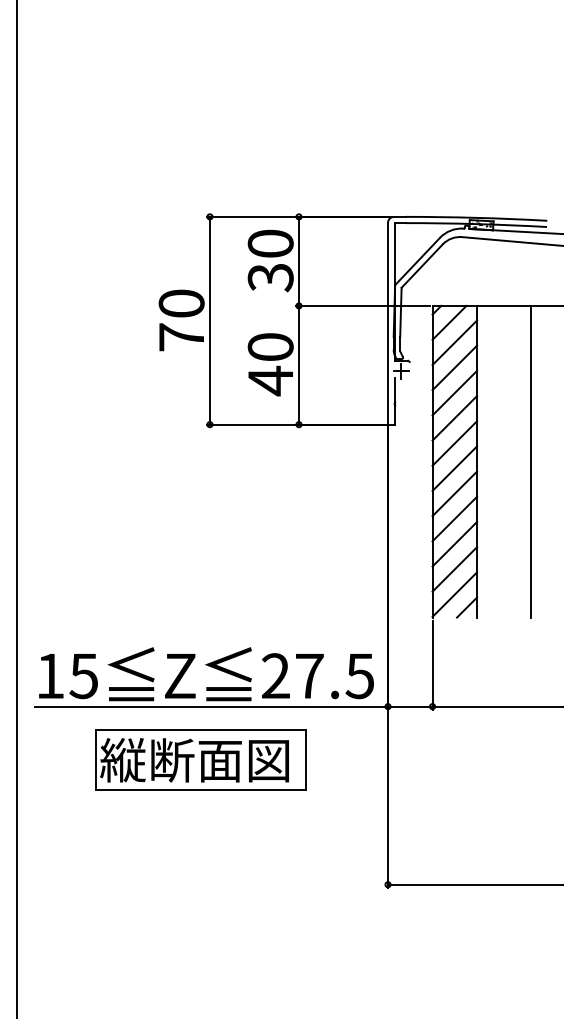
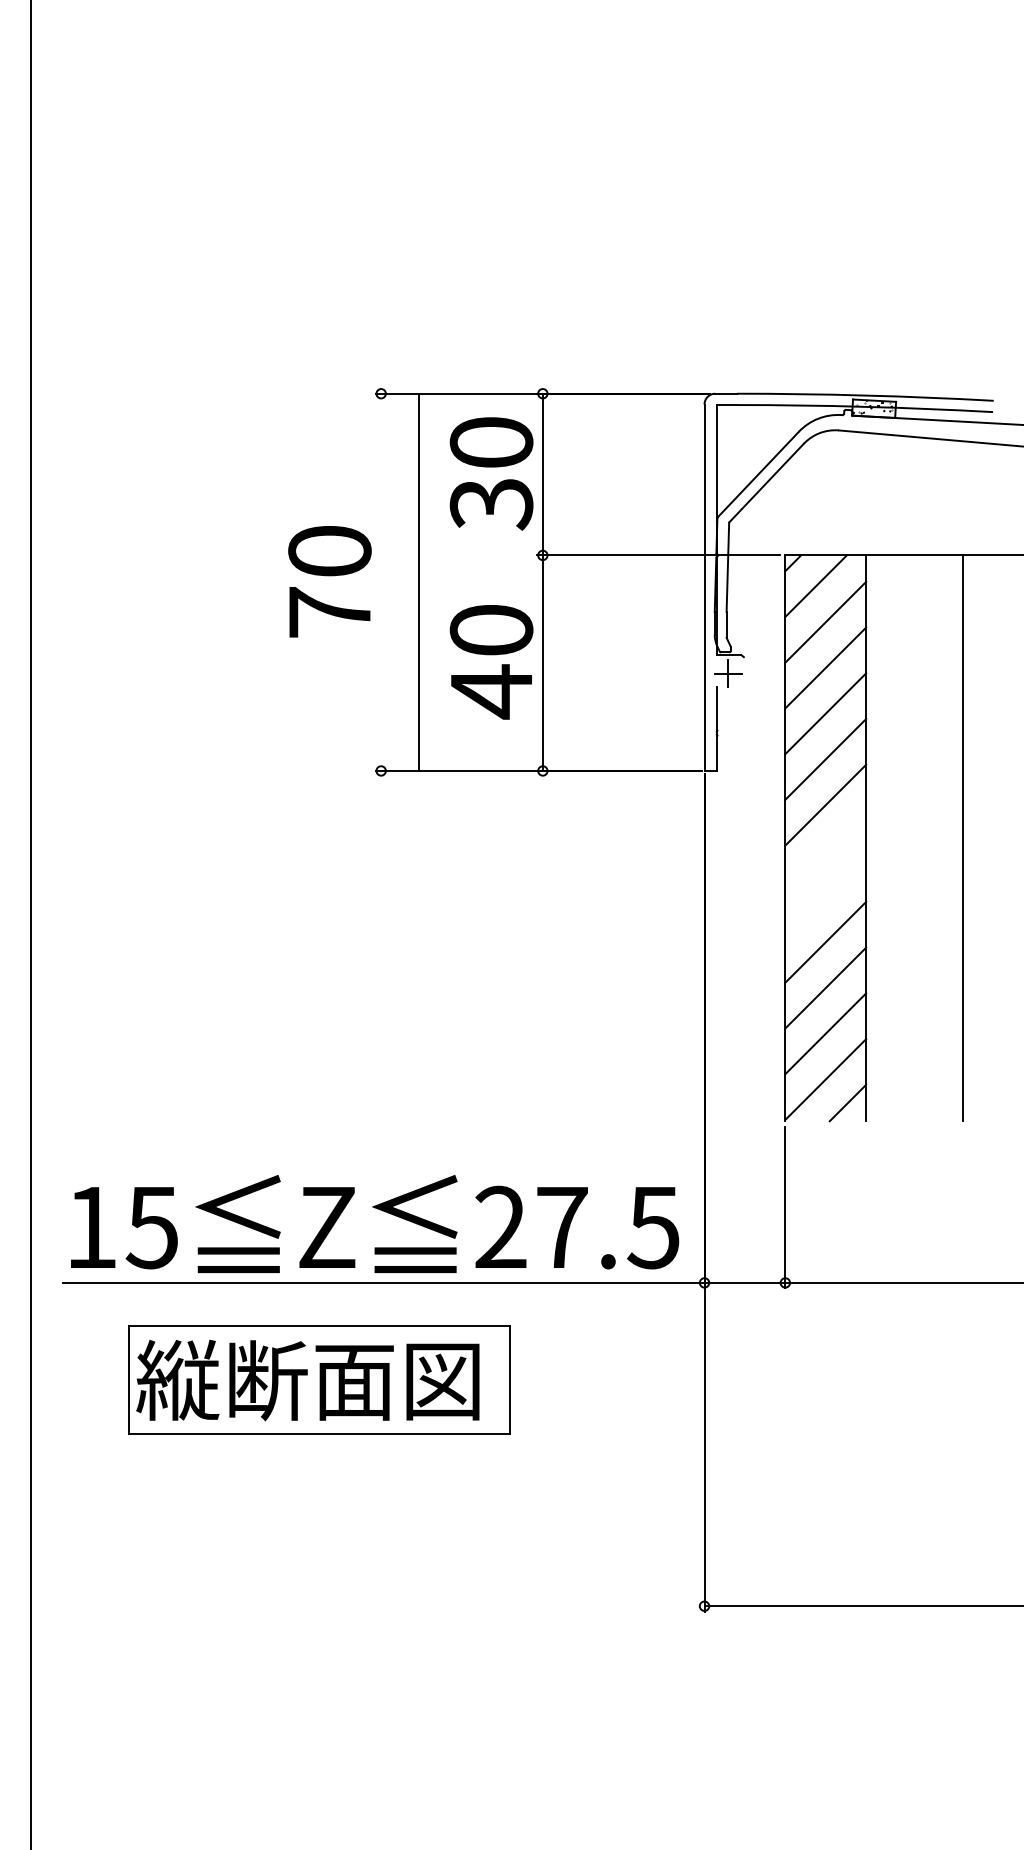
line: (209, 320) -> (418, 581), moved
line: (454, 468) -> (825, 850), removed
line: (454, 493) -> (825, 895), removed
part: (200, 759) -> (318, 1378), moved

